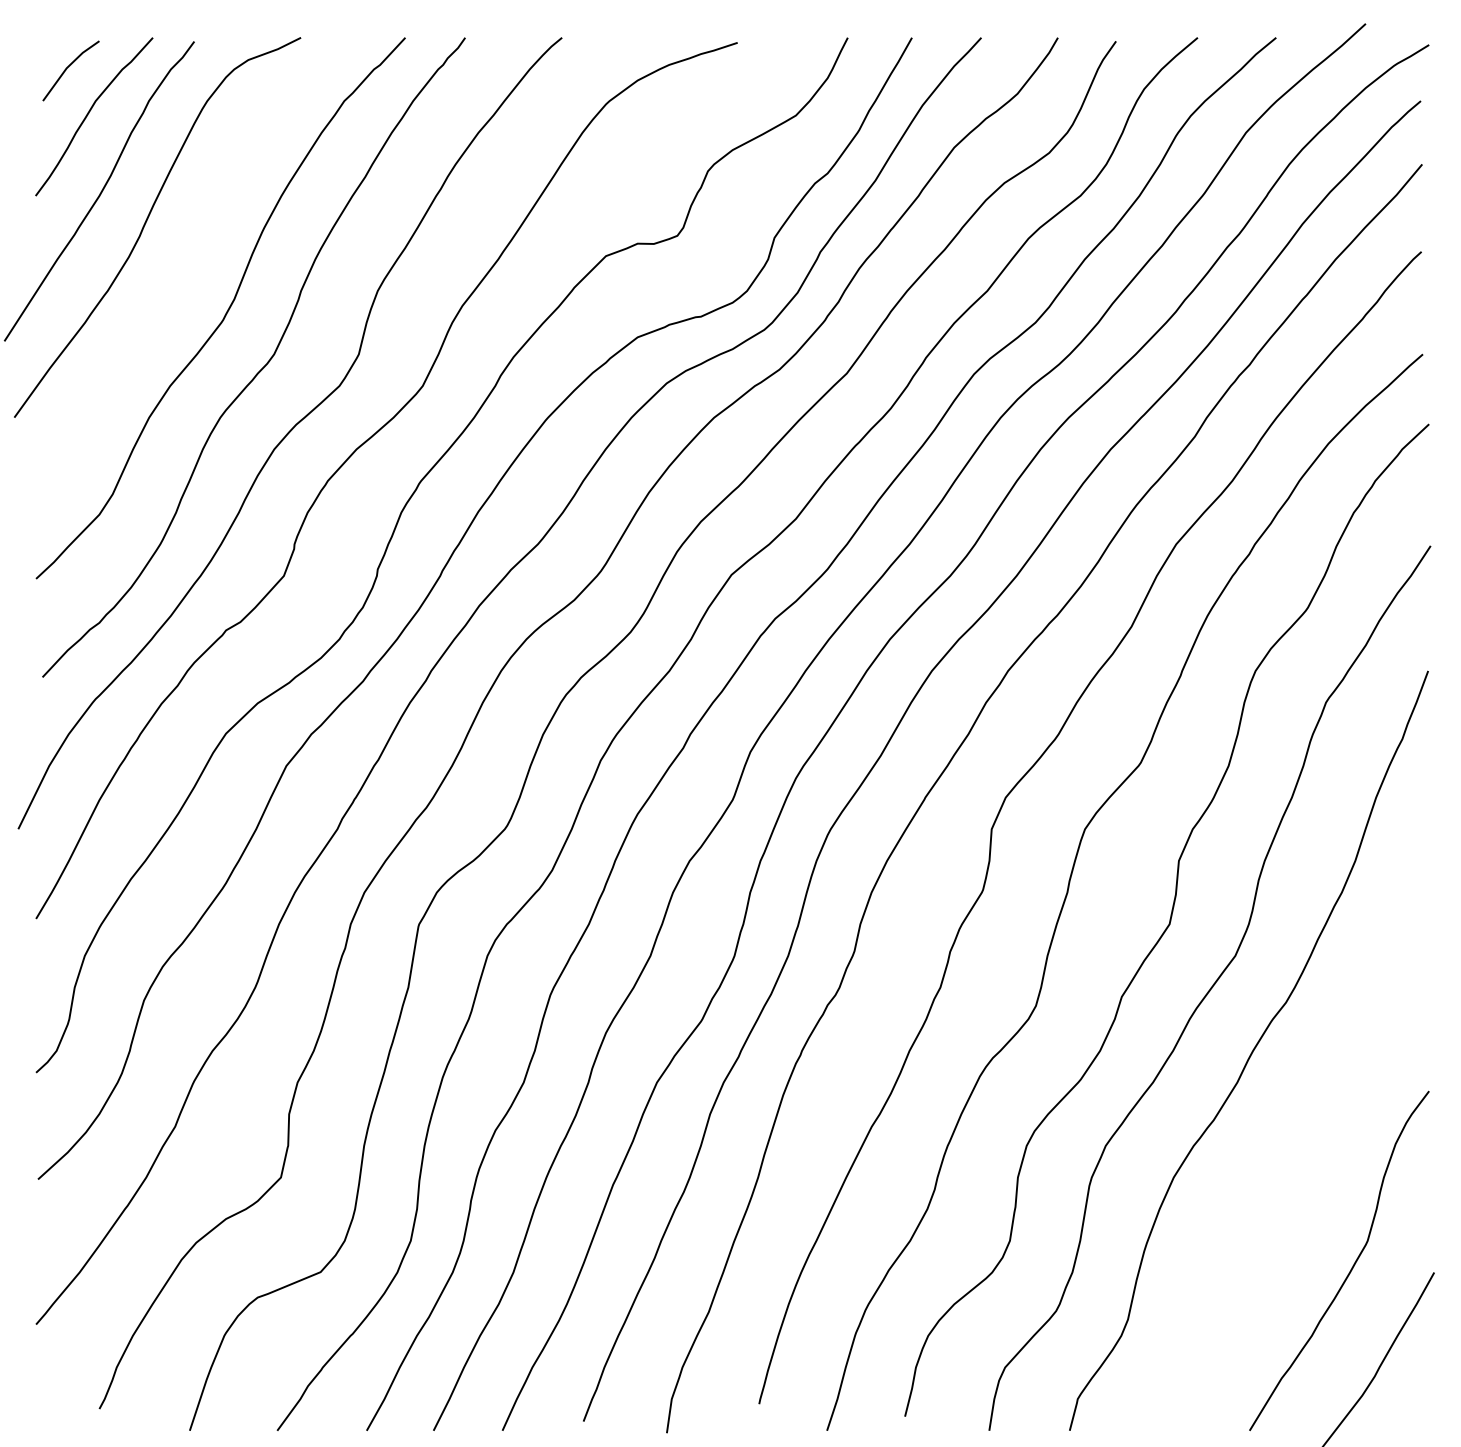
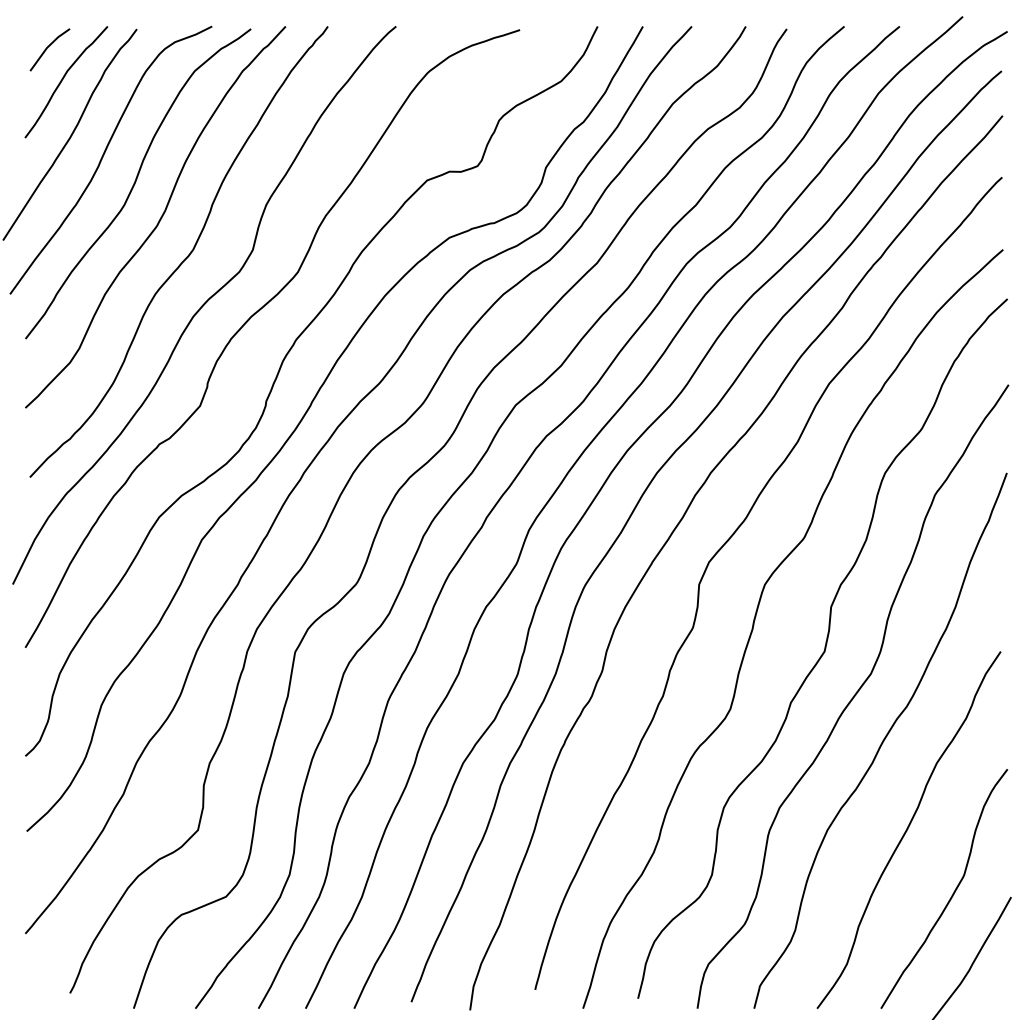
curve: (192, 260) -> (135, 183), added
curve: (1287, 1177) -> (907, 830), added

